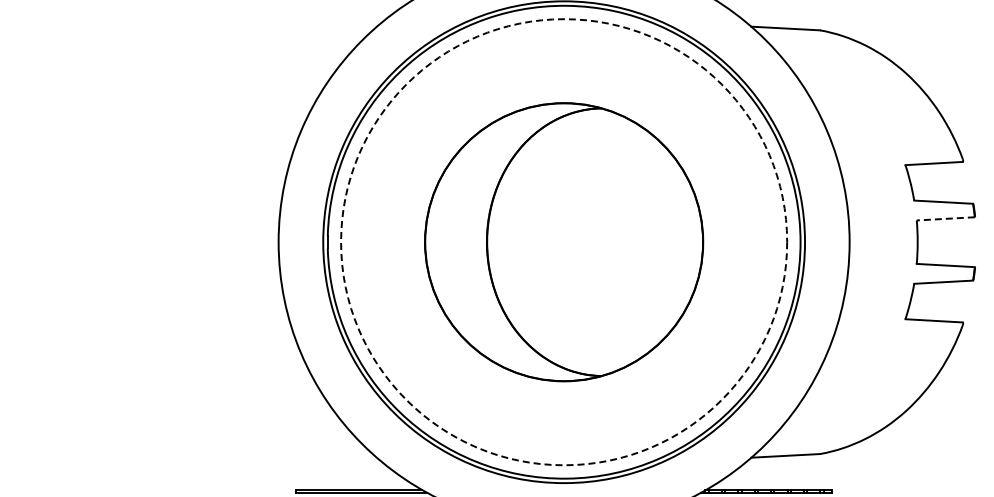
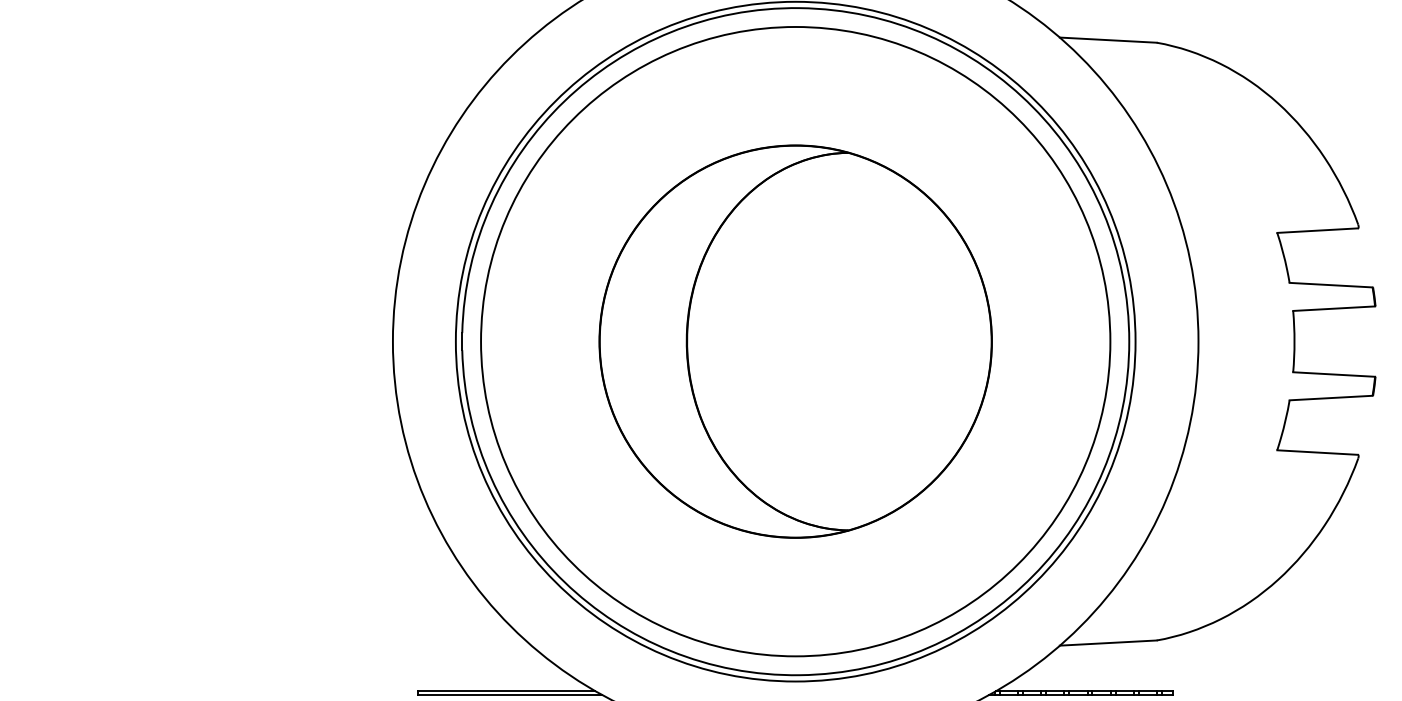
line: (945, 218) -> (1333, 308), dashed -> solid
circle: (564, 242) -> (796, 342), dashed -> solid

